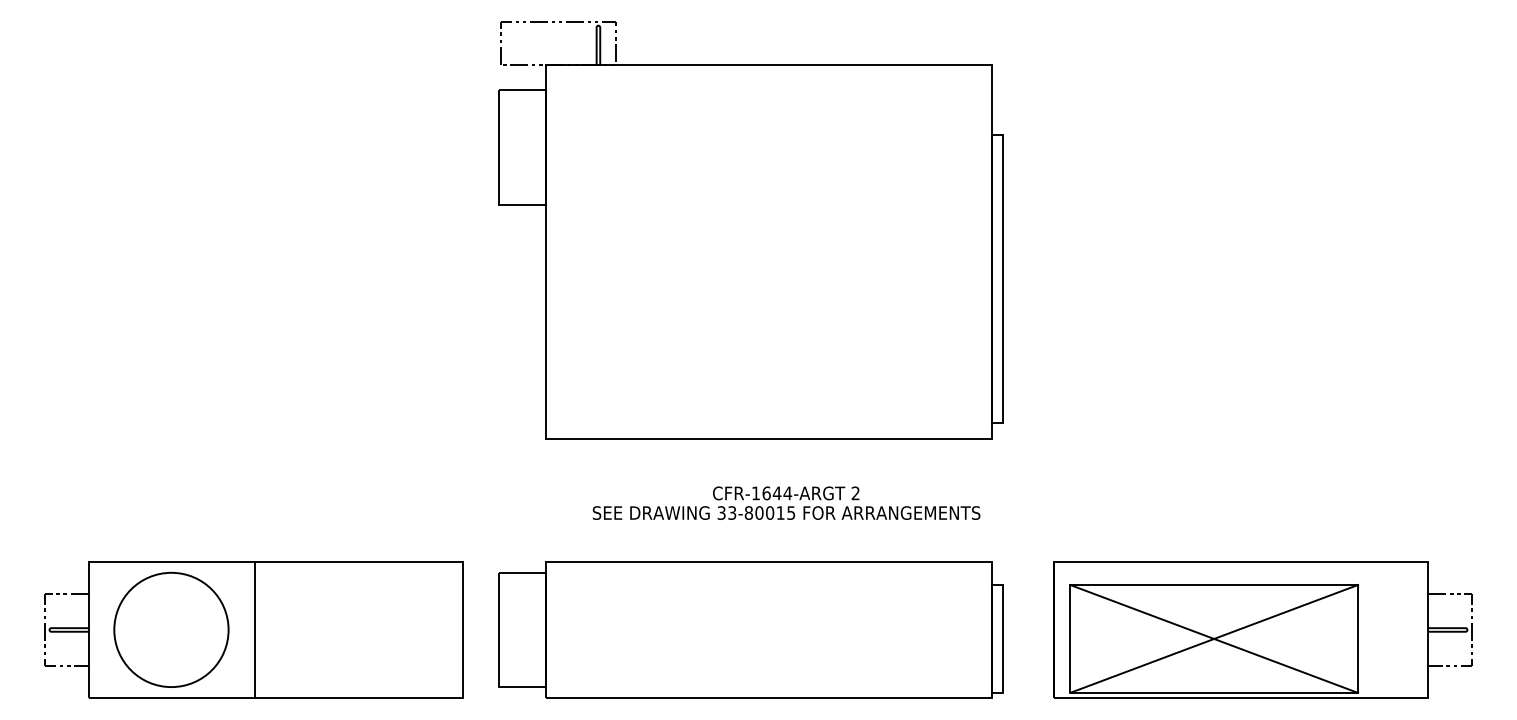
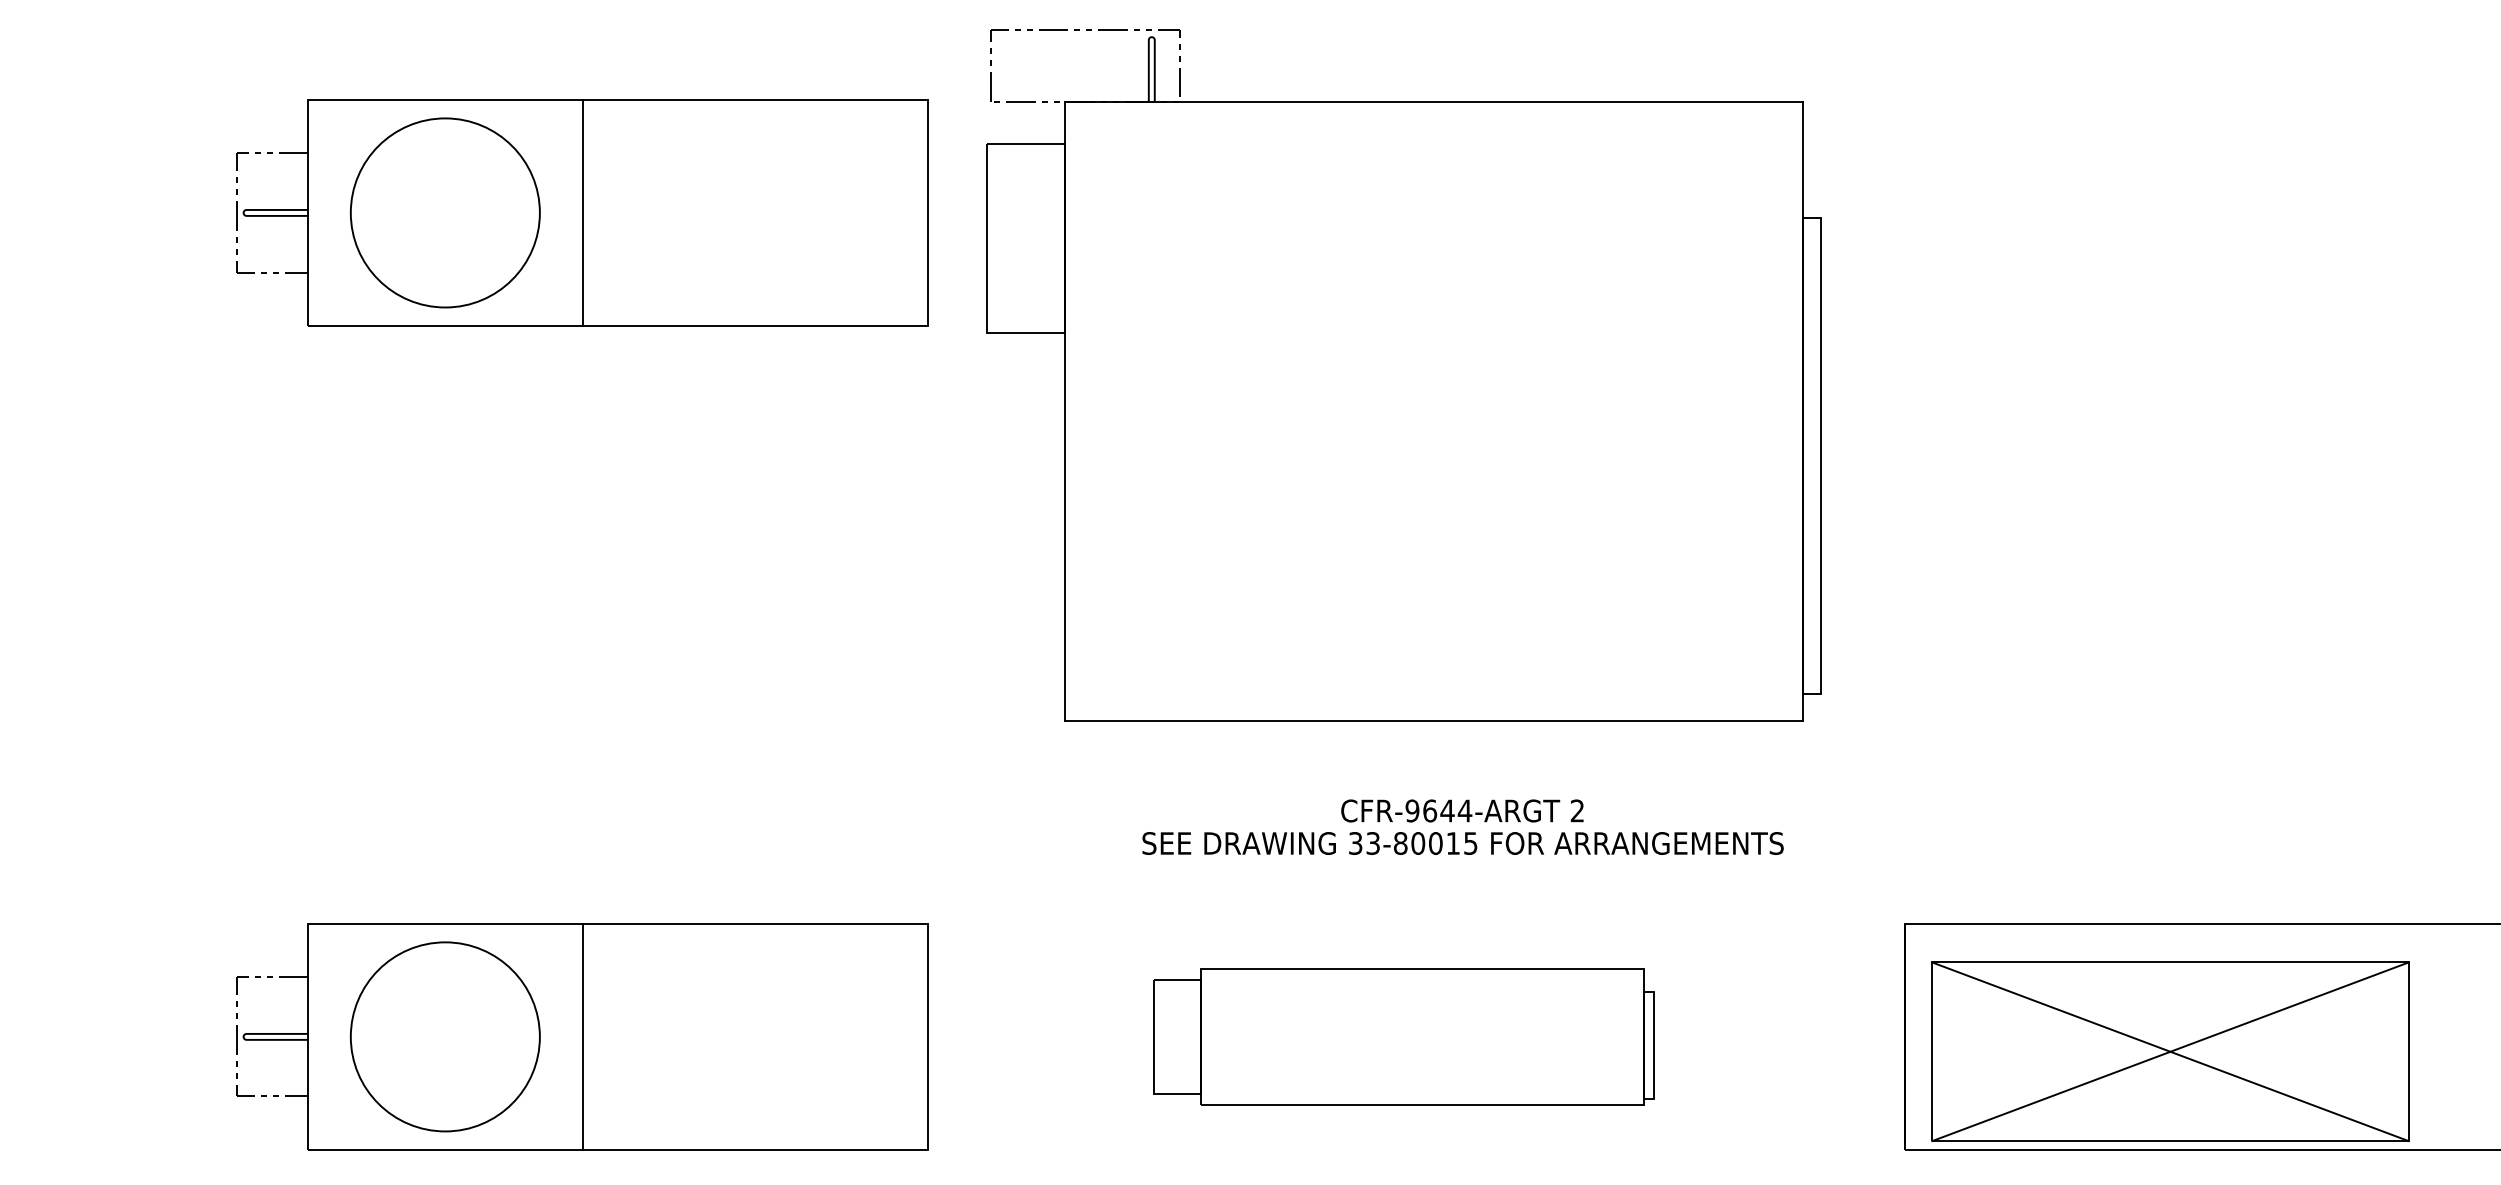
part: (253, 131) -> (581, 212), added
text: (755, 493) -> (1411, 811), CFR-1644-ARGT -> CFR-9644-ARGT
part: (750, 629) -> (1403, 1036), size x0.6

